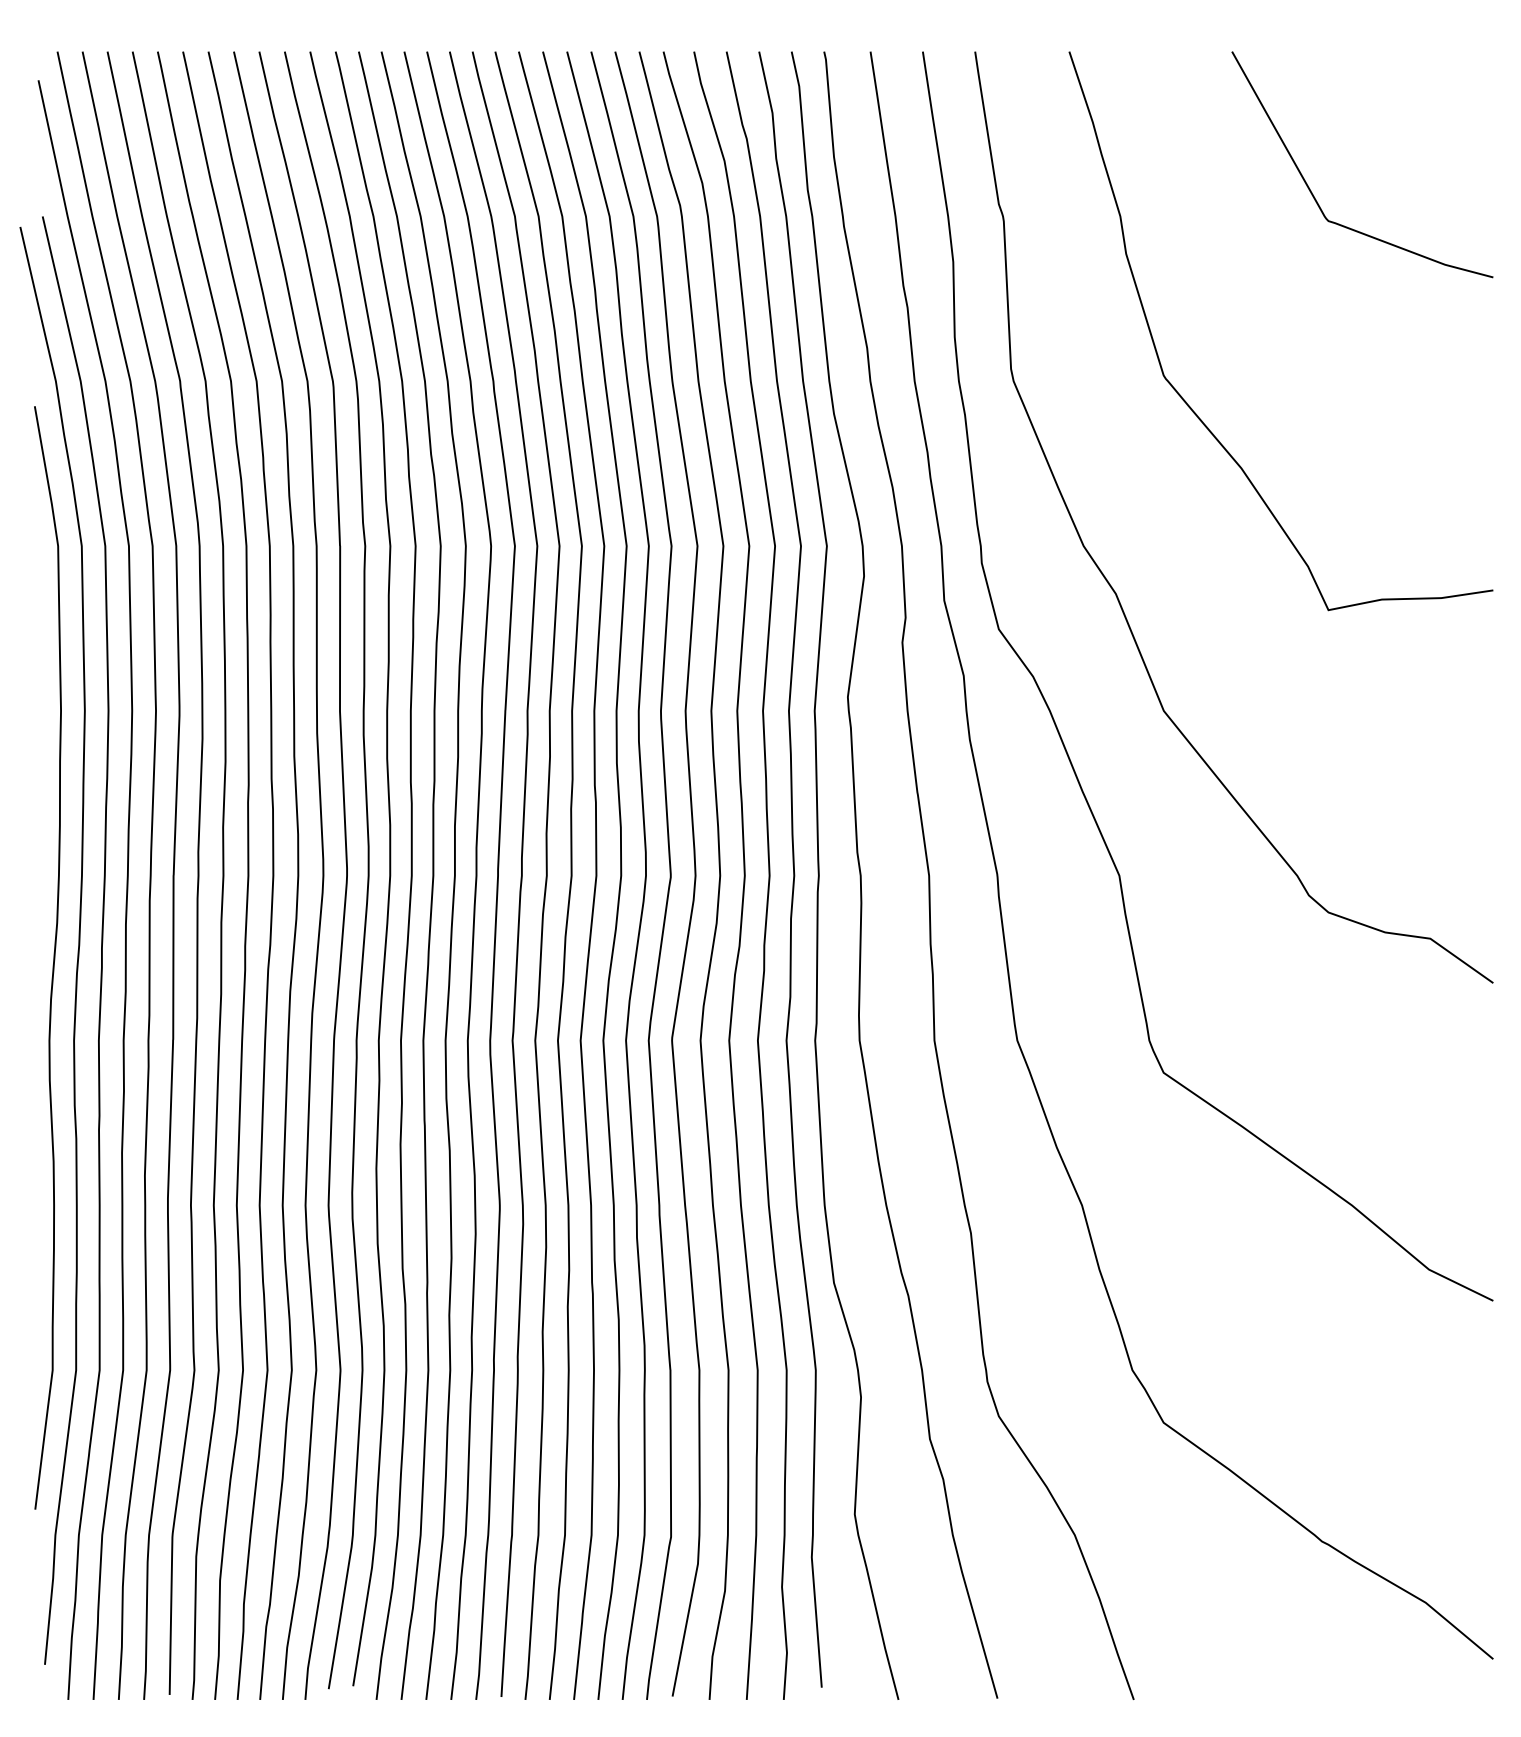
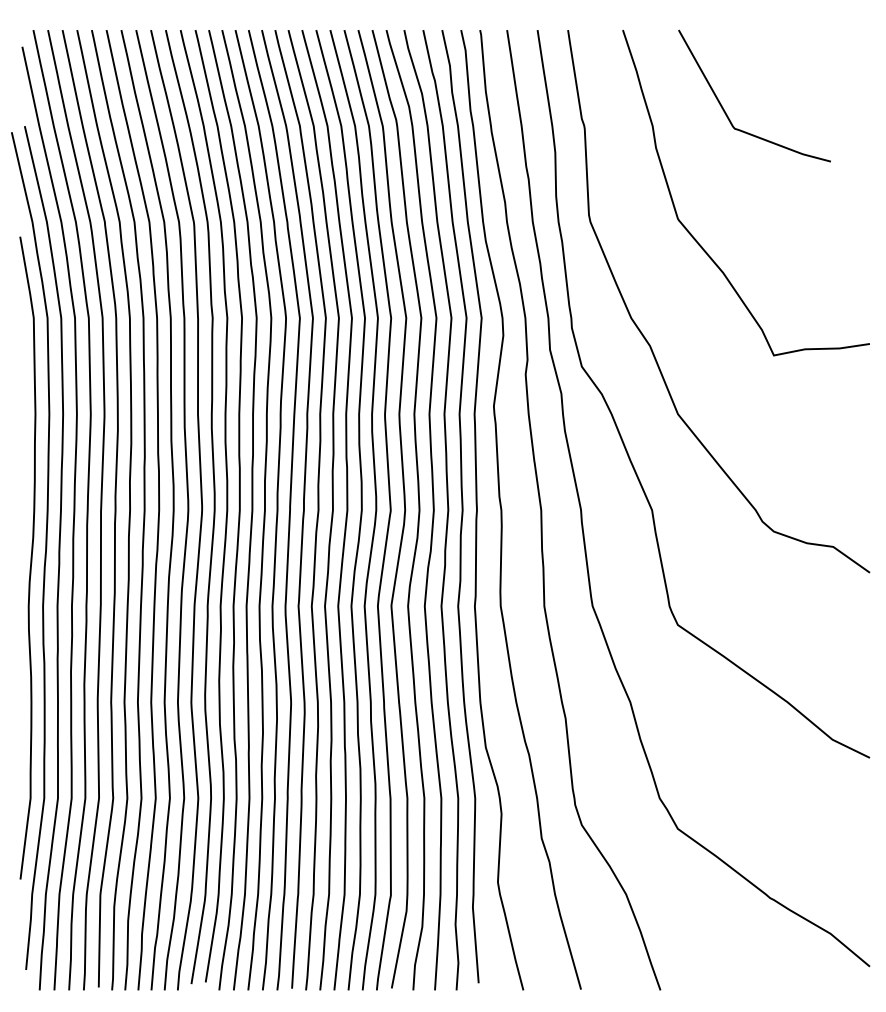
curve: (1314, 193) -> (726, 112), moved

